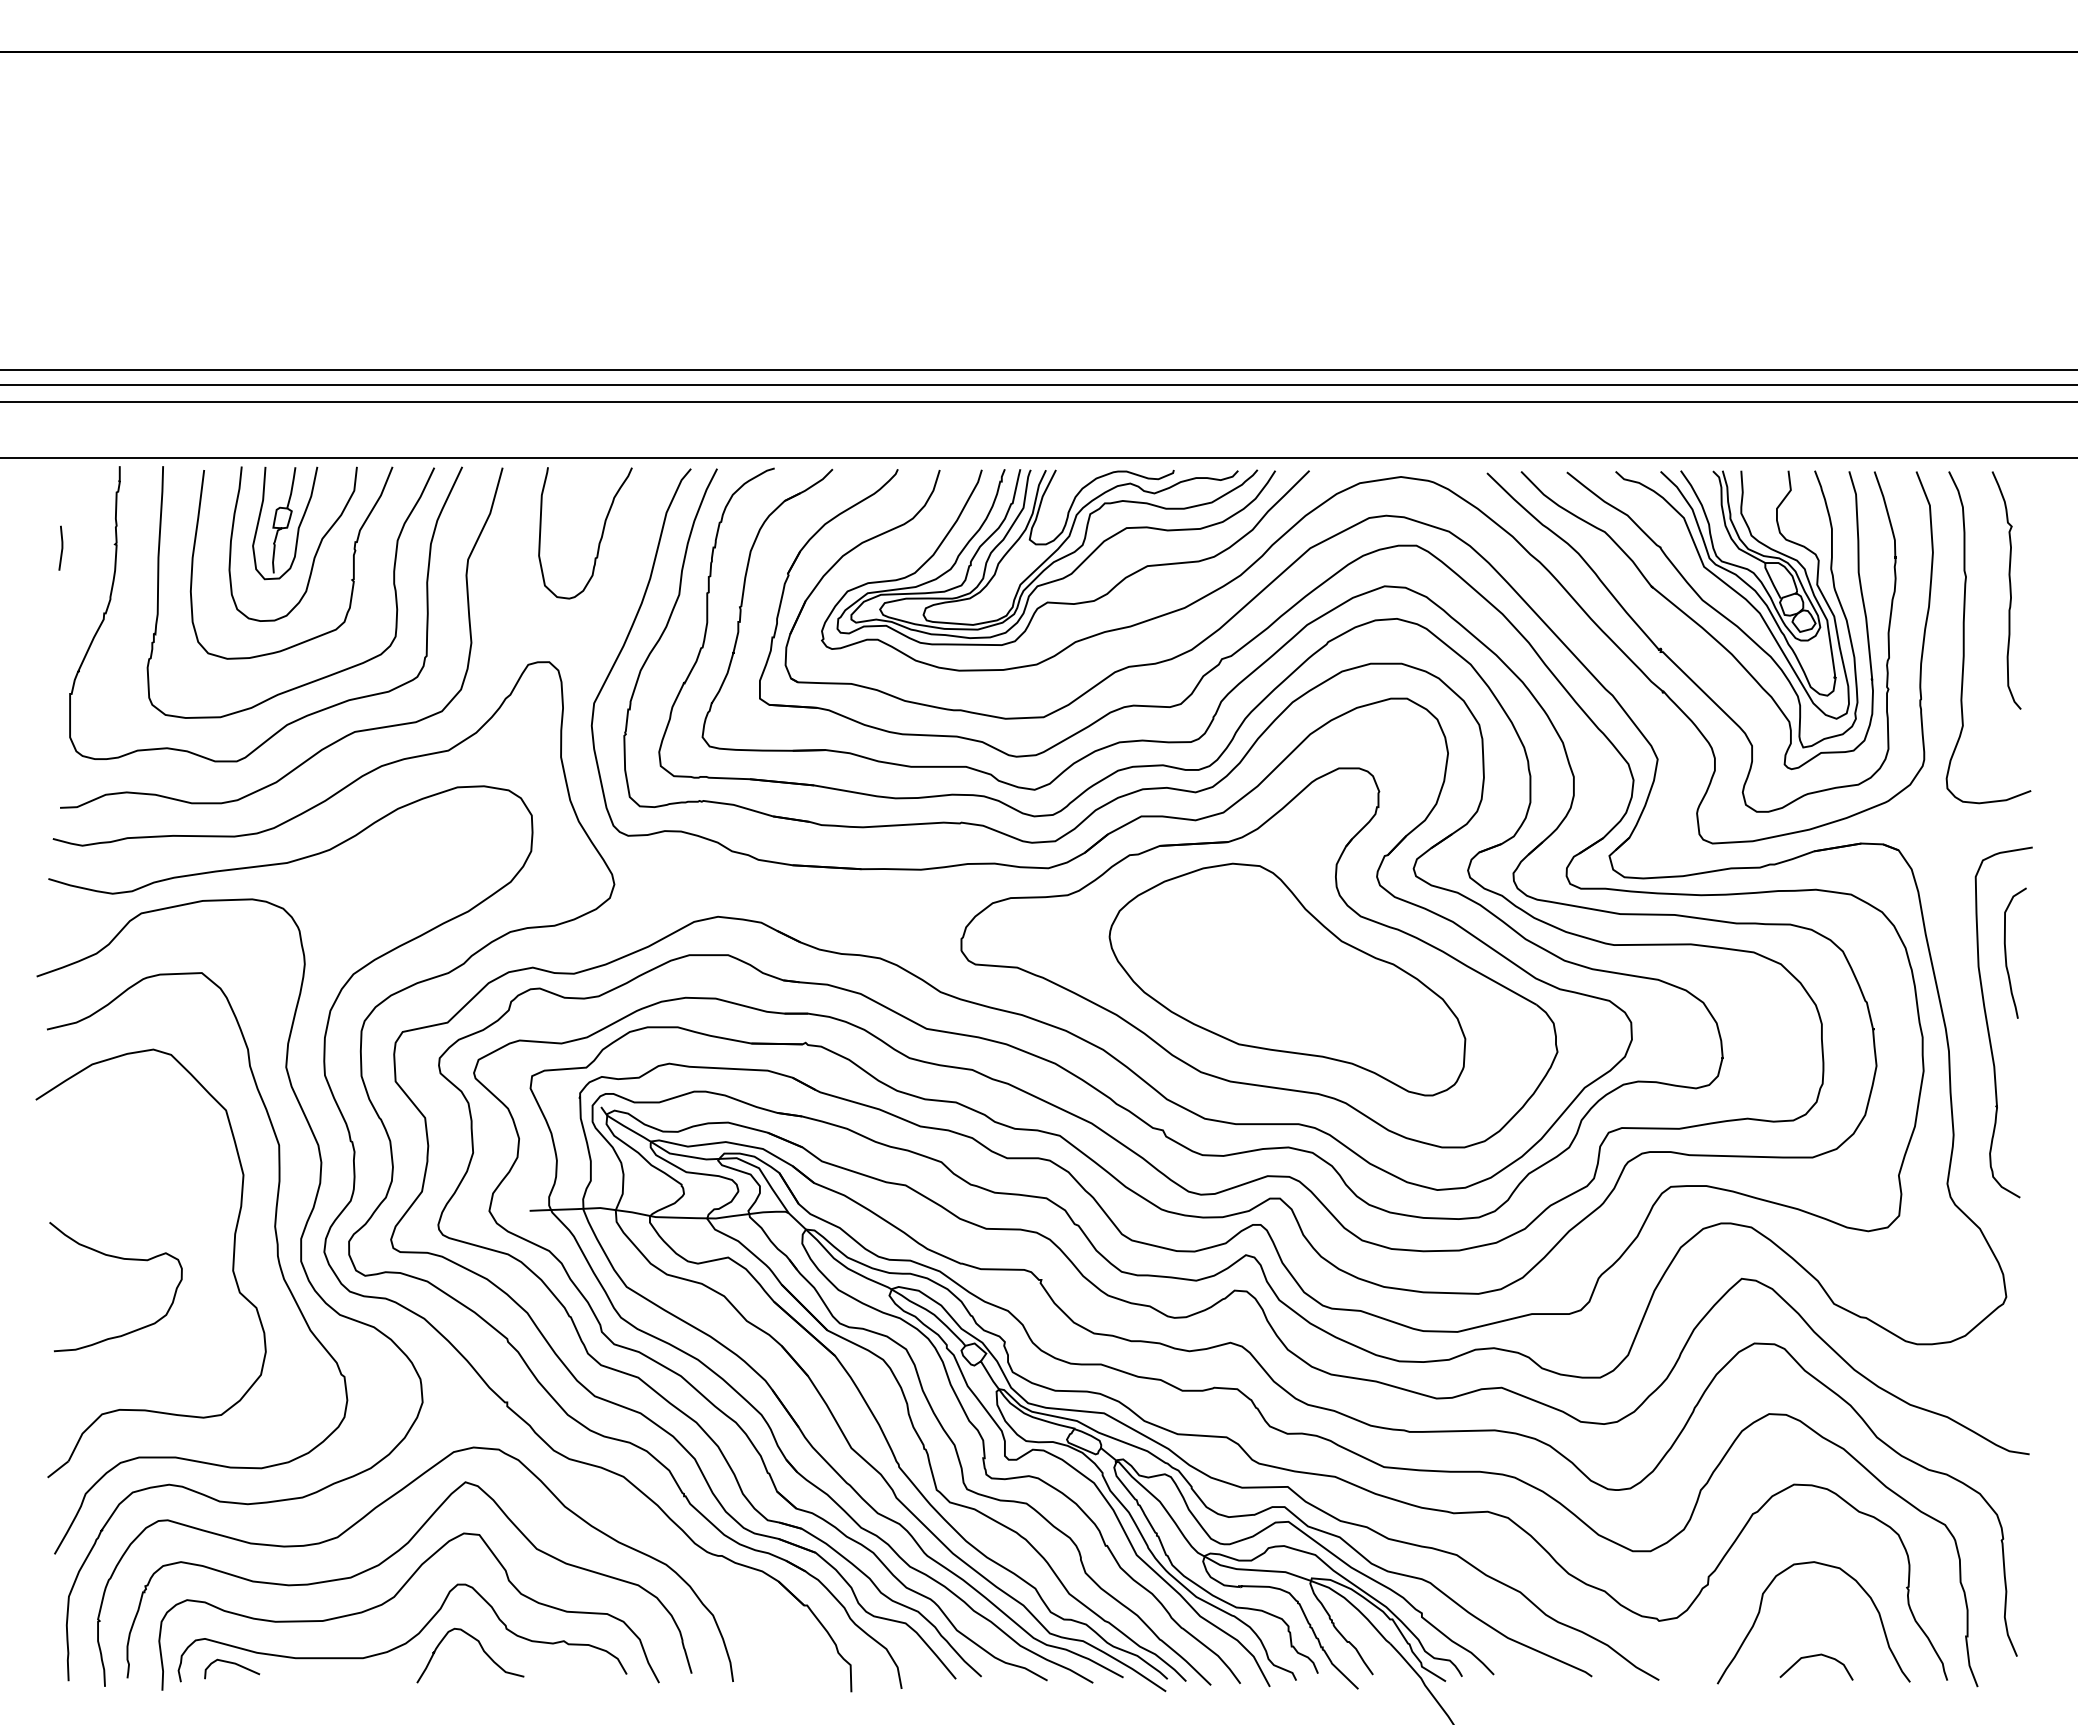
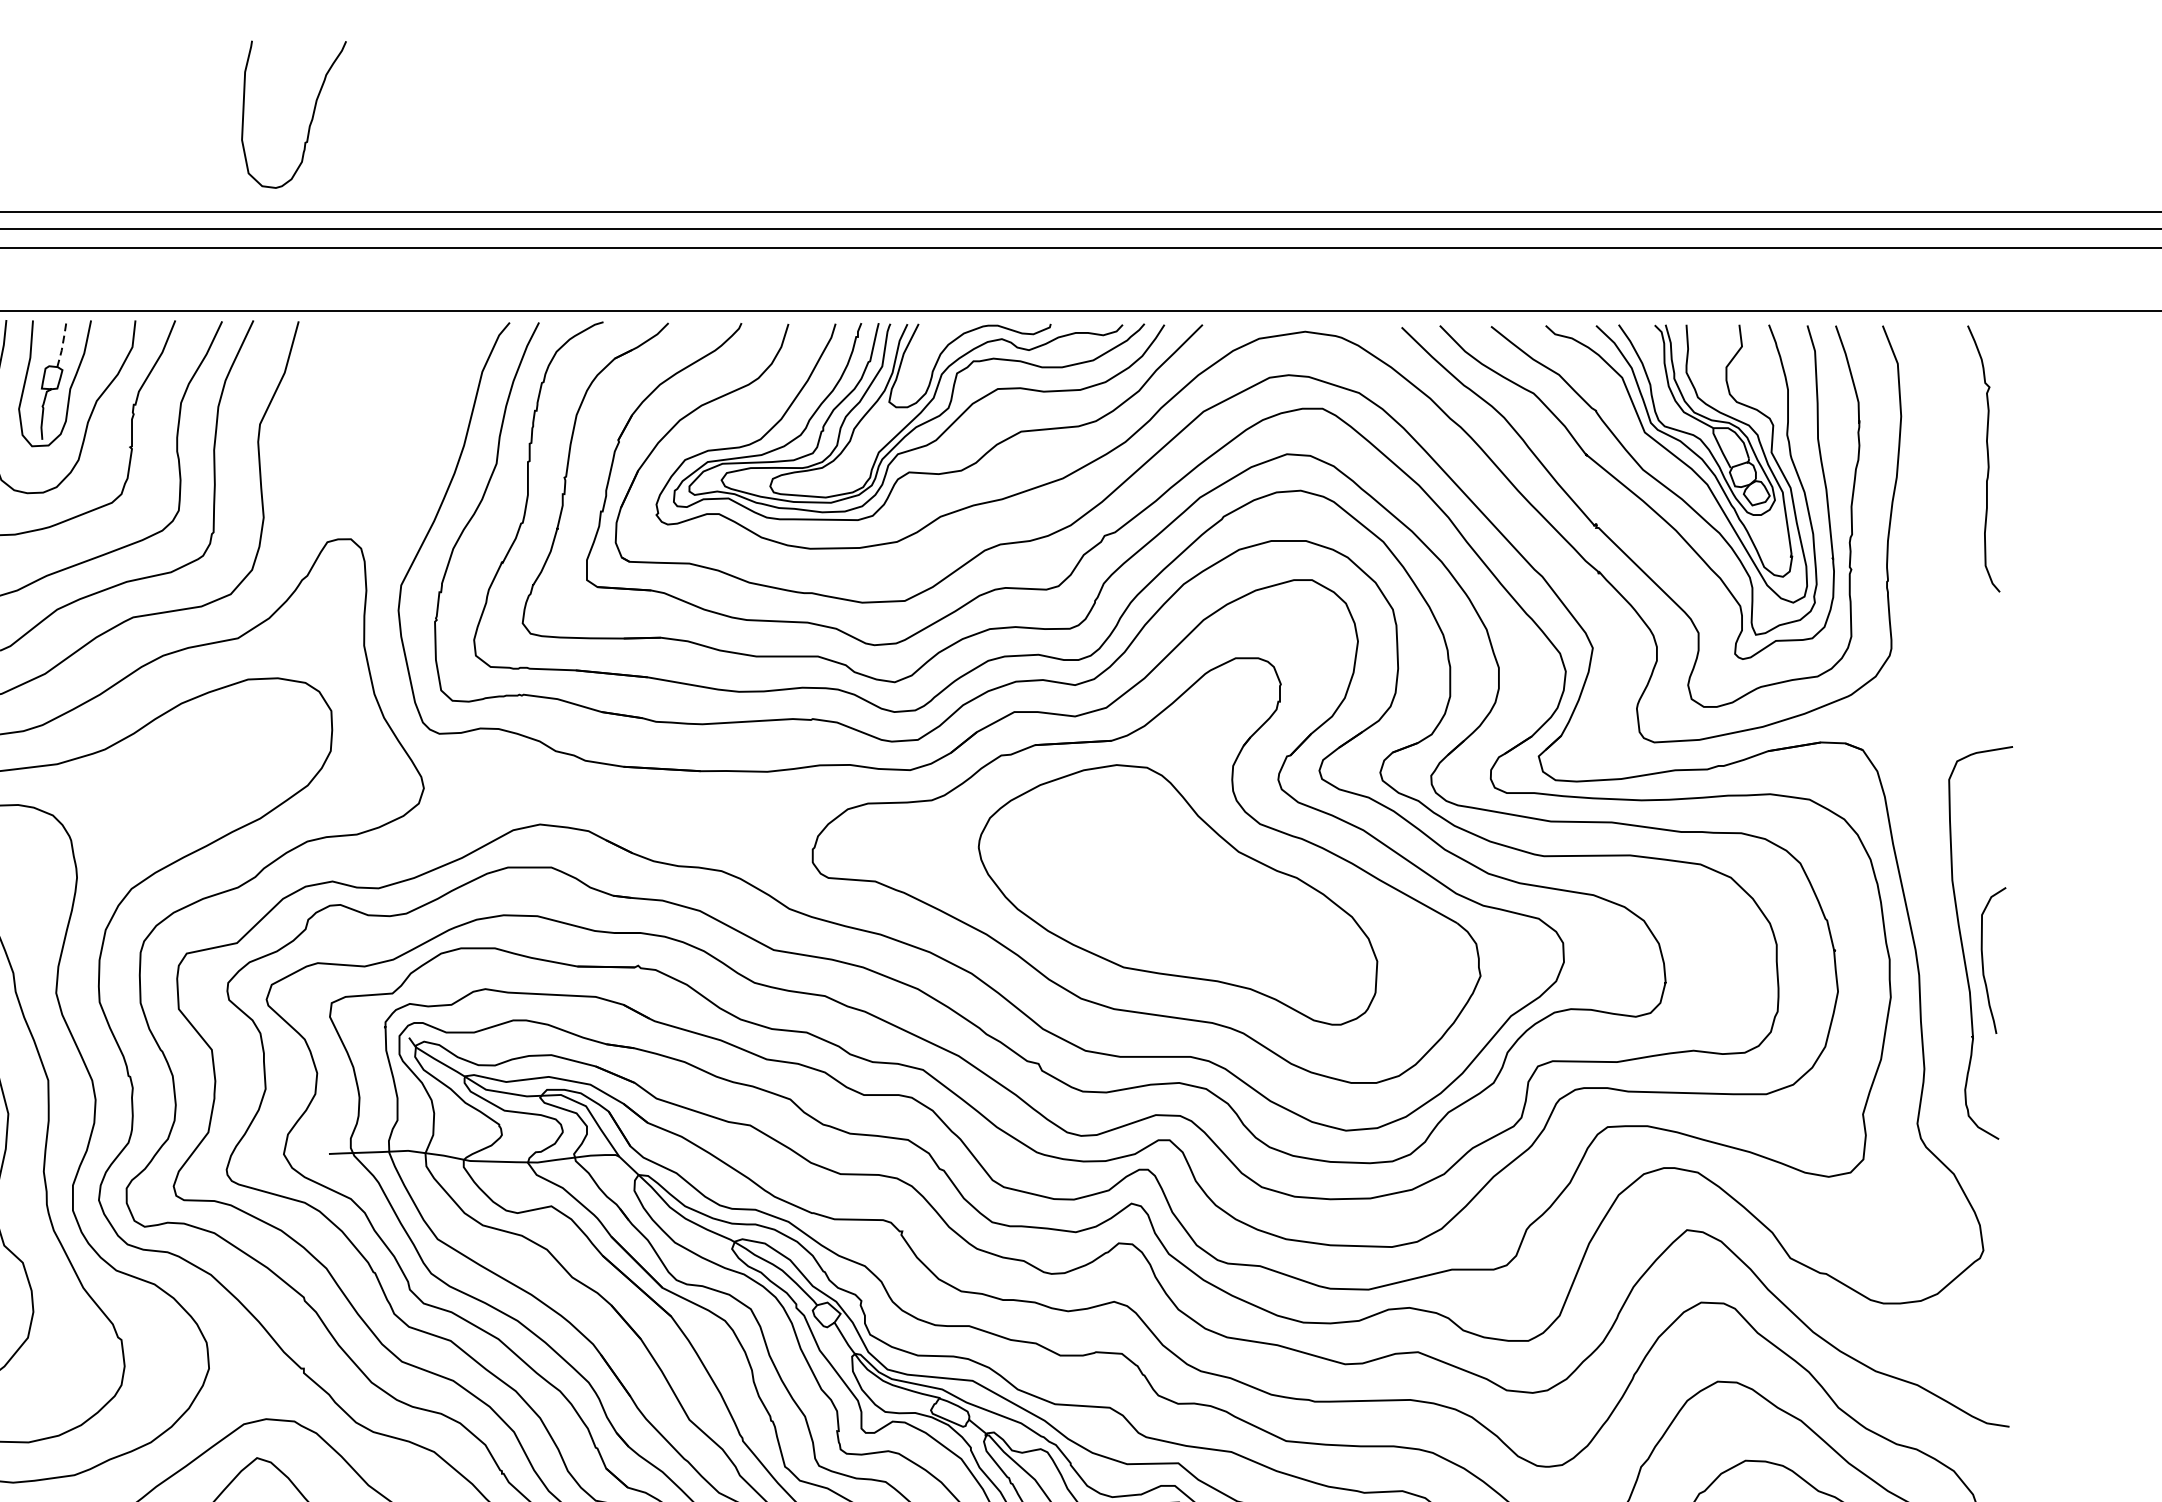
line: (292, 488) -> (63, 344), solid -> dashed
curve: (600, 537) -> (310, 119), moved
curve: (1964, 637) -> (1936, 511), removed
curve: (2006, 952) -> (1983, 959), moved

